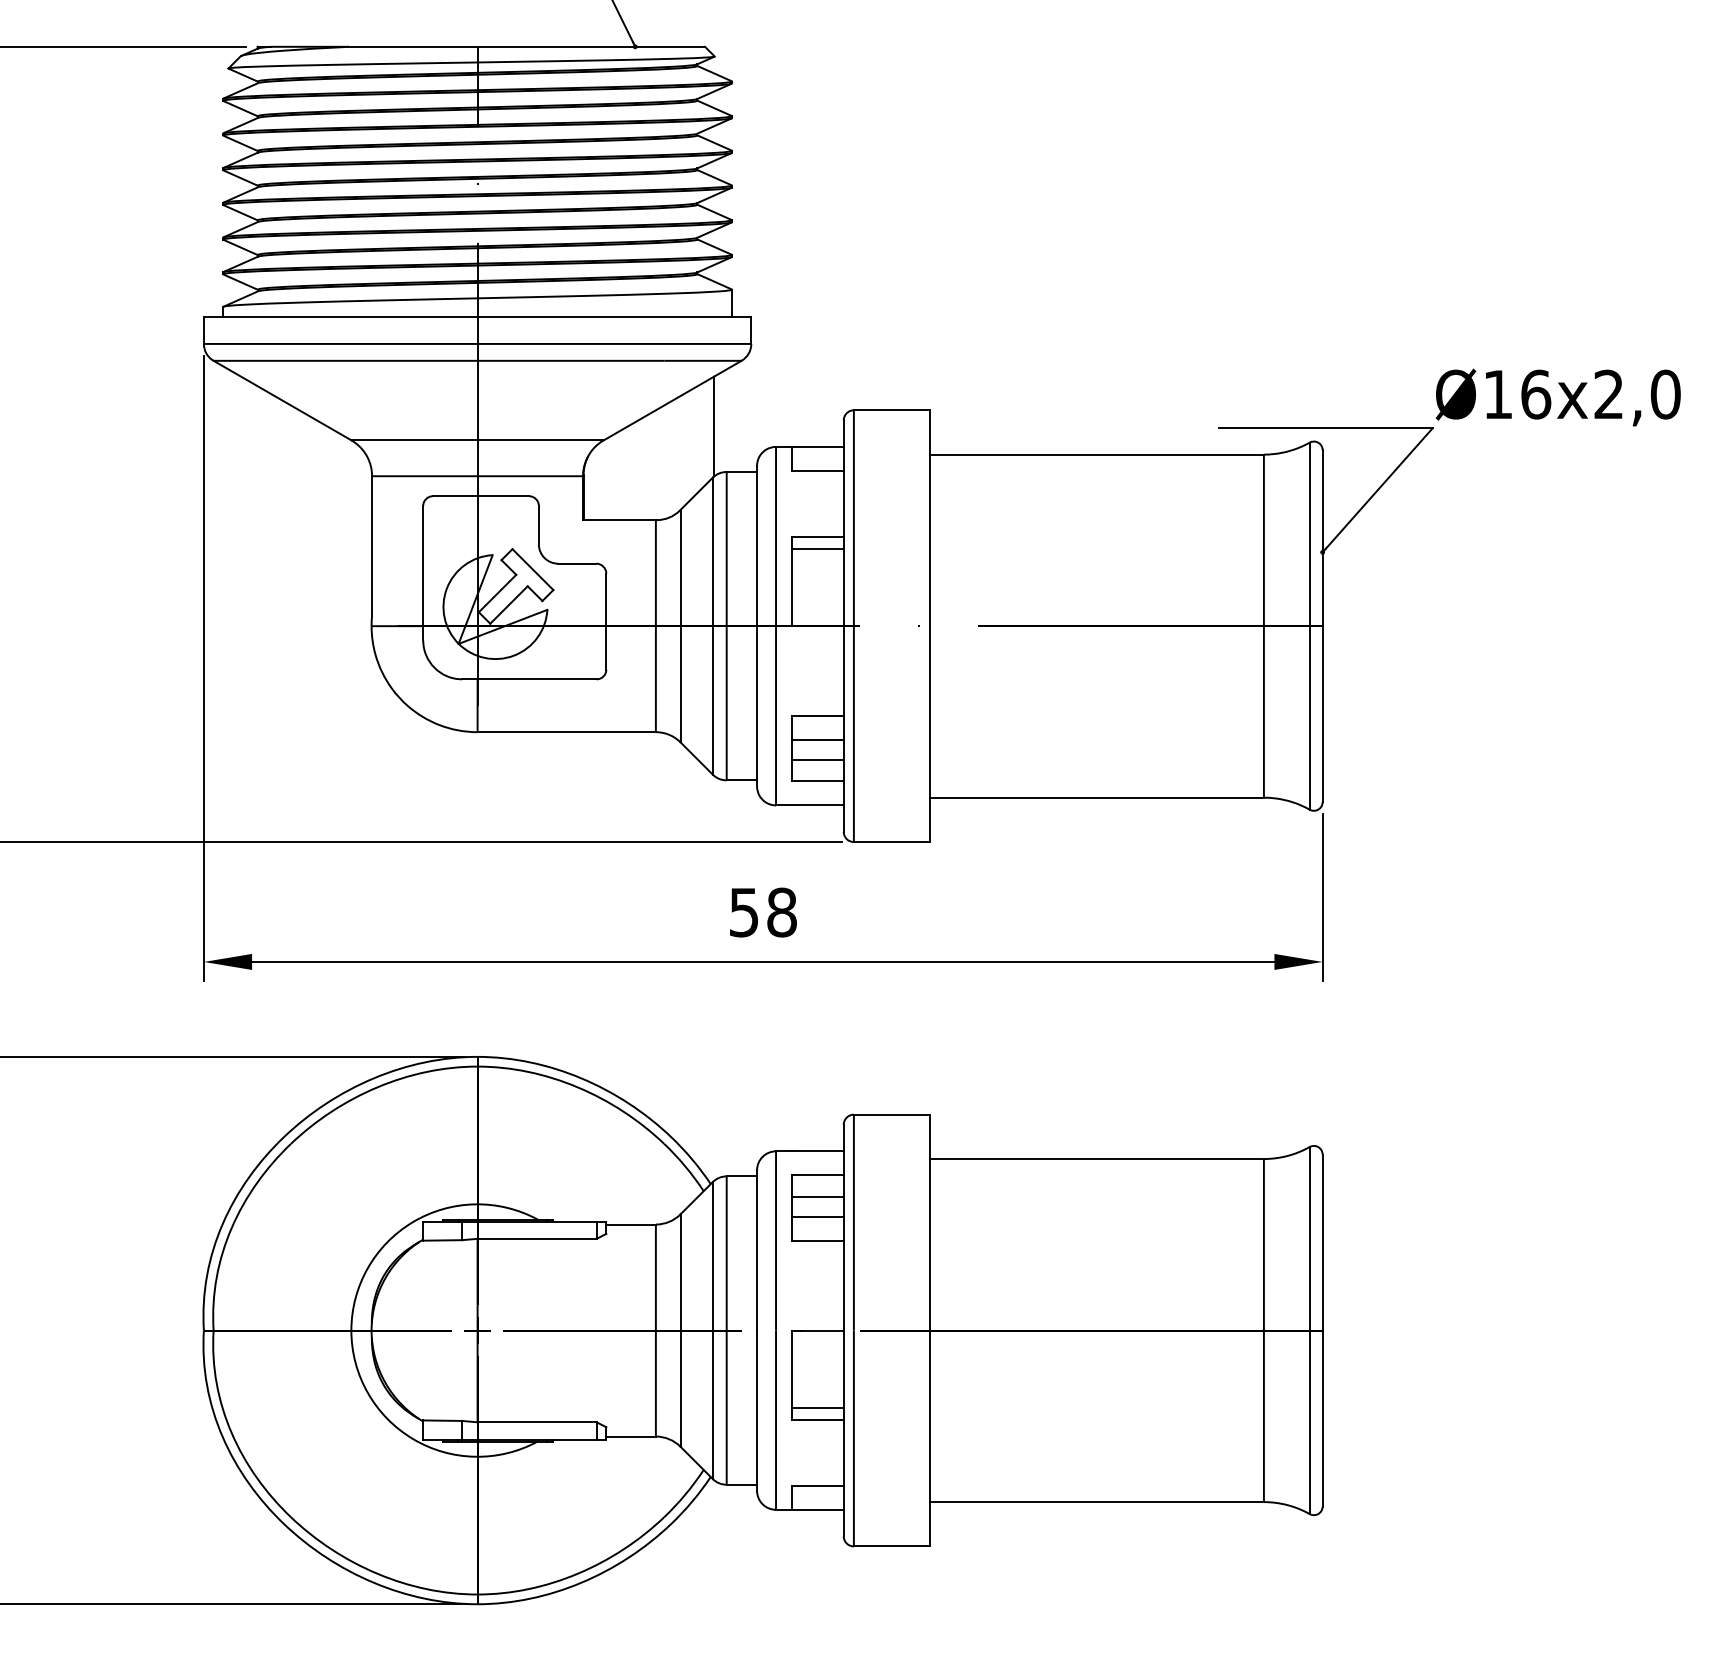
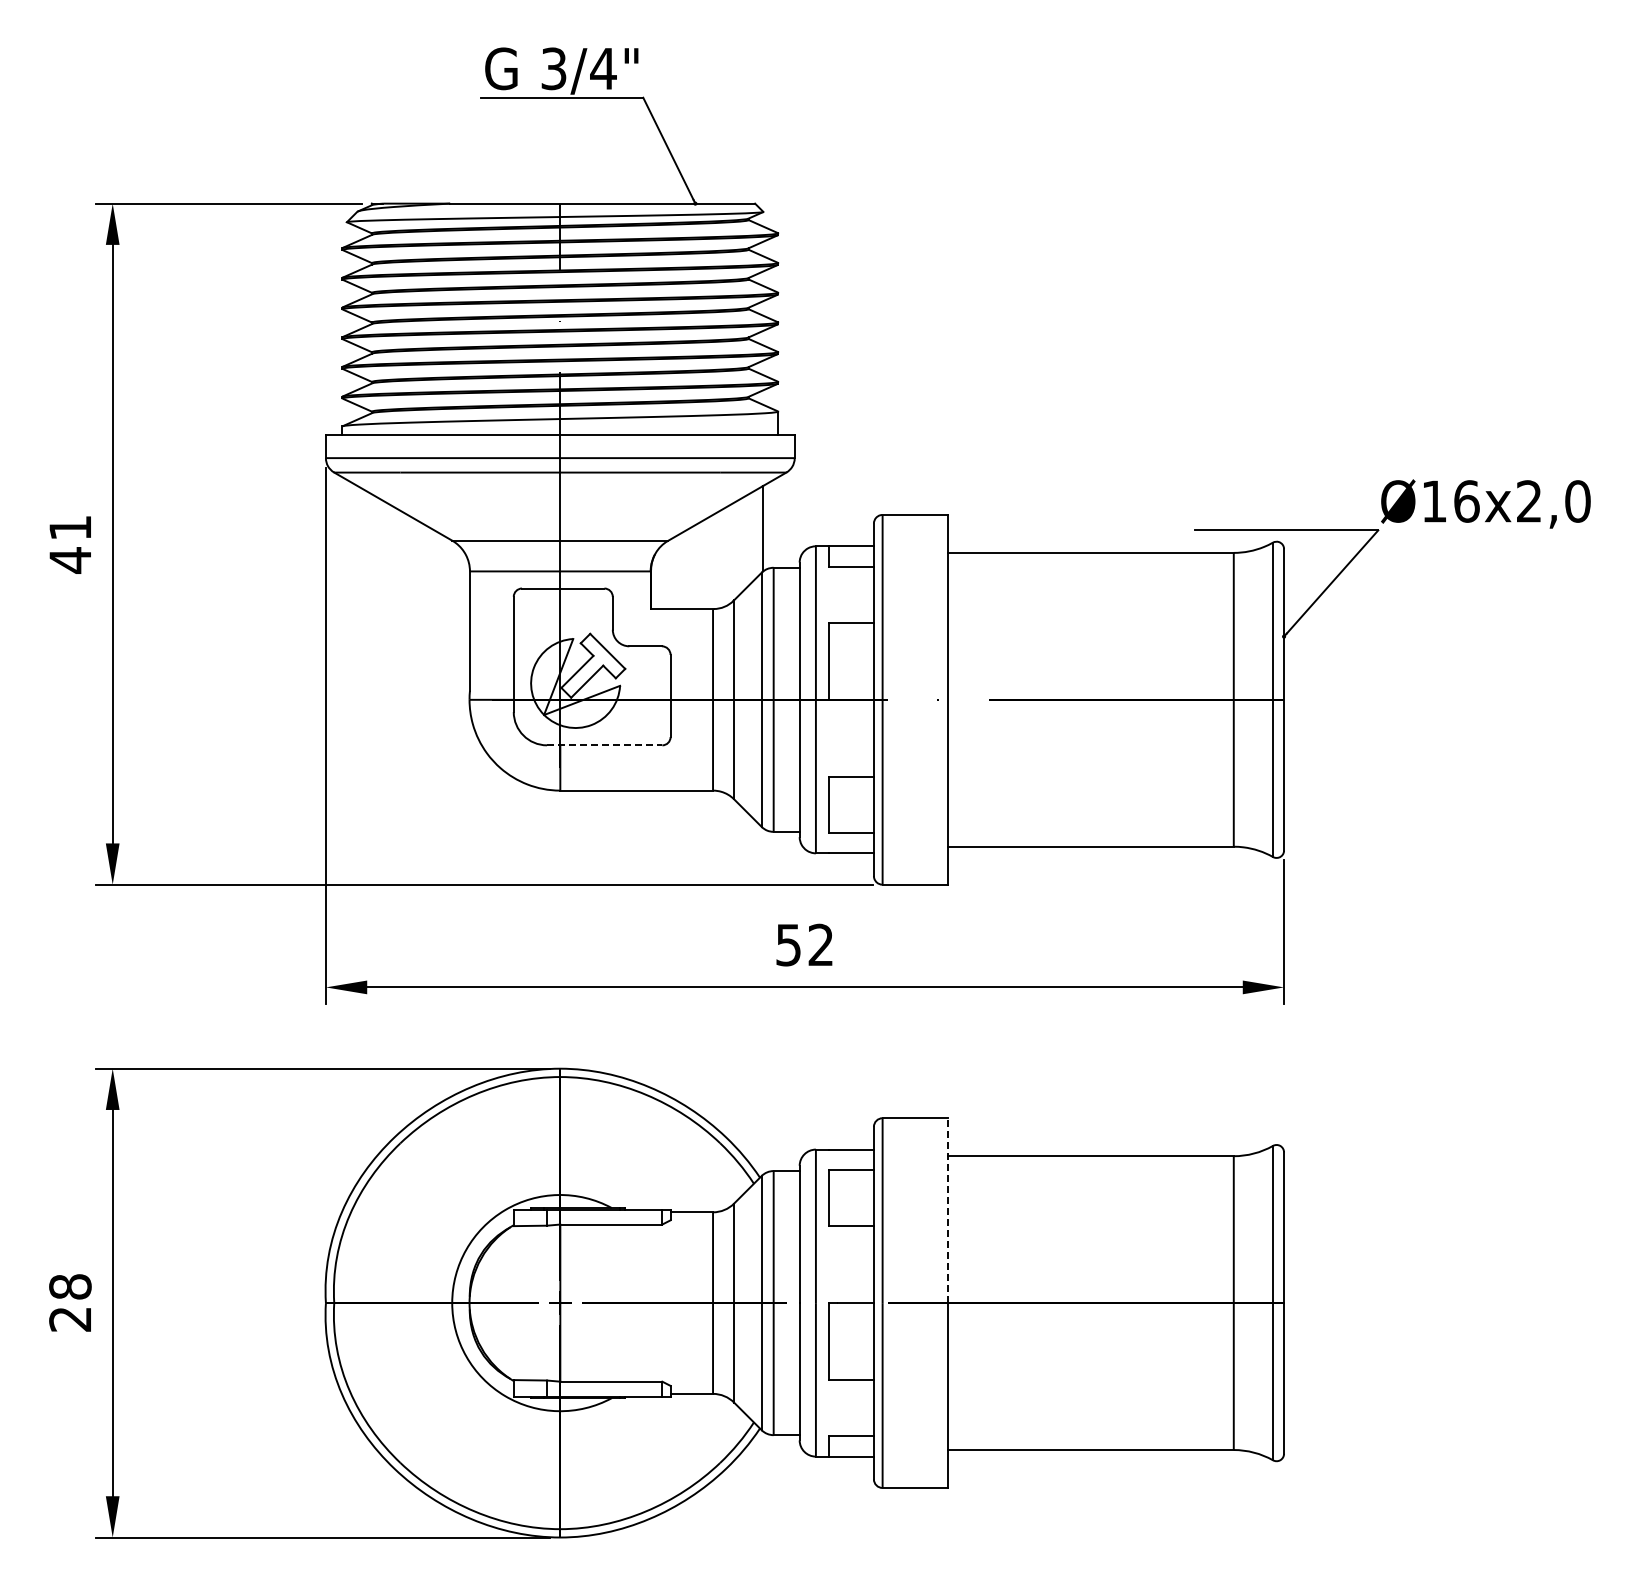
line: (817, 548) -> (851, 633), removed
line: (529, 679) -> (604, 745), solid -> dashed
line: (817, 740) -> (851, 797), removed
line: (817, 760) -> (851, 814), removed
text: (781, 911) -> (820, 944), 58 -> 52
line: (817, 1196) -> (851, 1188), removed
line: (817, 1216) -> (851, 1205), removed
line: (930, 1222) -> (948, 1210), solid -> dashed
line: (817, 1408) -> (851, 1369), removed

